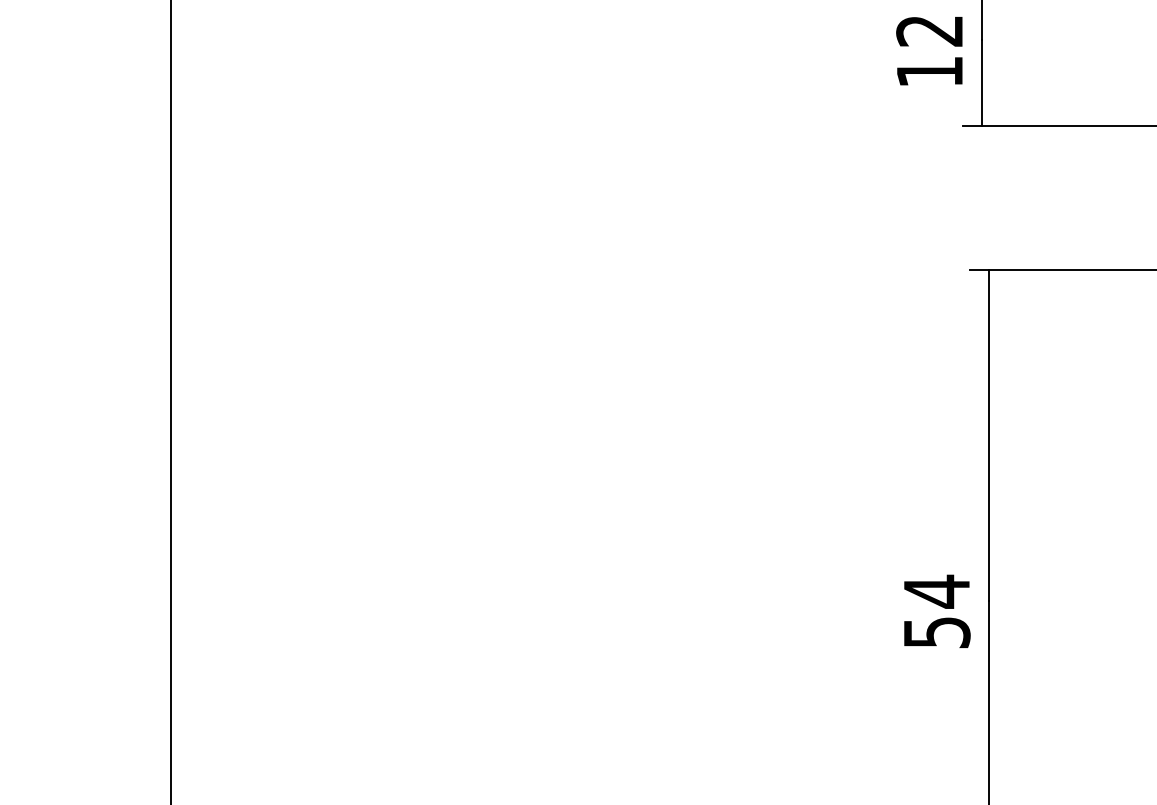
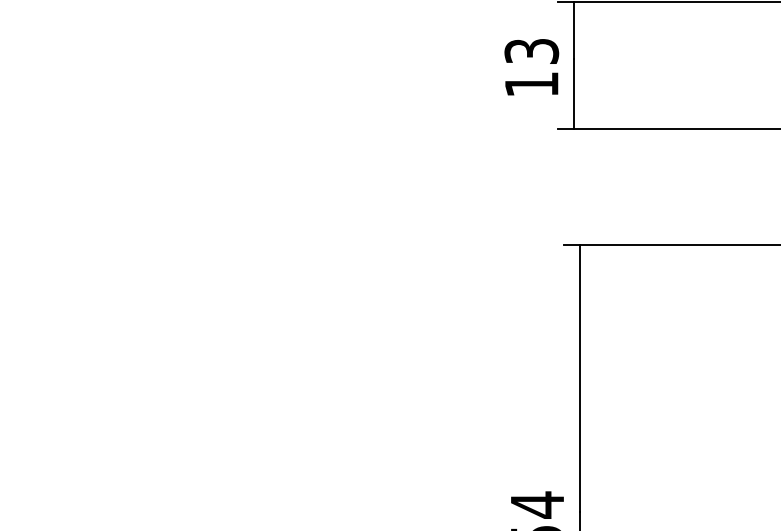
text: (929, 30) -> (531, 51), 12 -> 13

